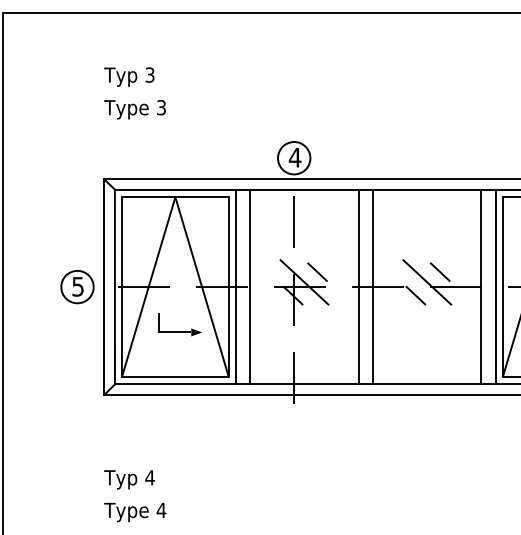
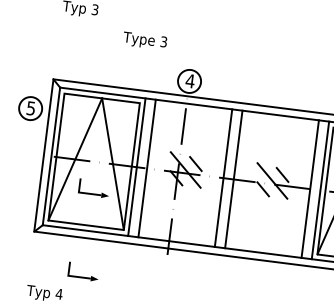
text: (134, 109) -> (144, 40), moved
part: (77, 287) -> (30, 108), moved
part: (179, 449) -> (82, 276), added

